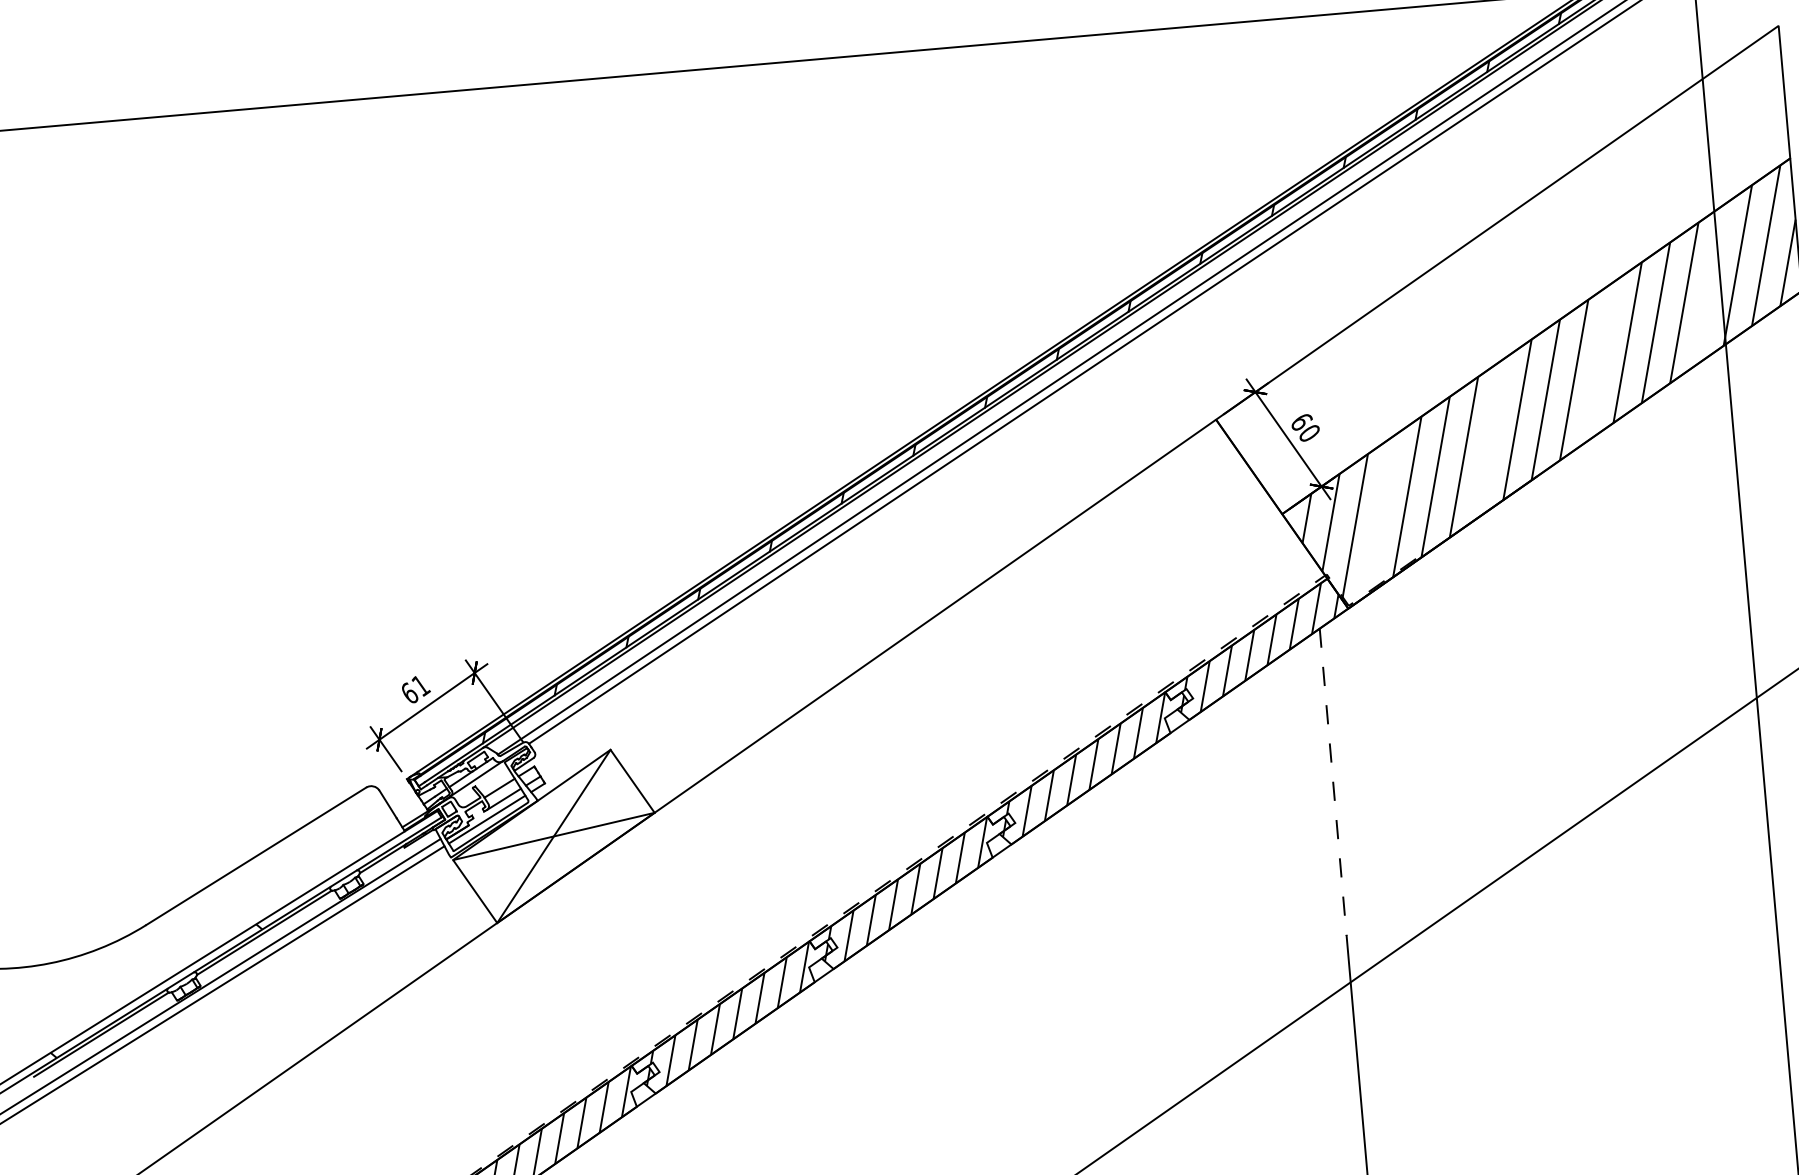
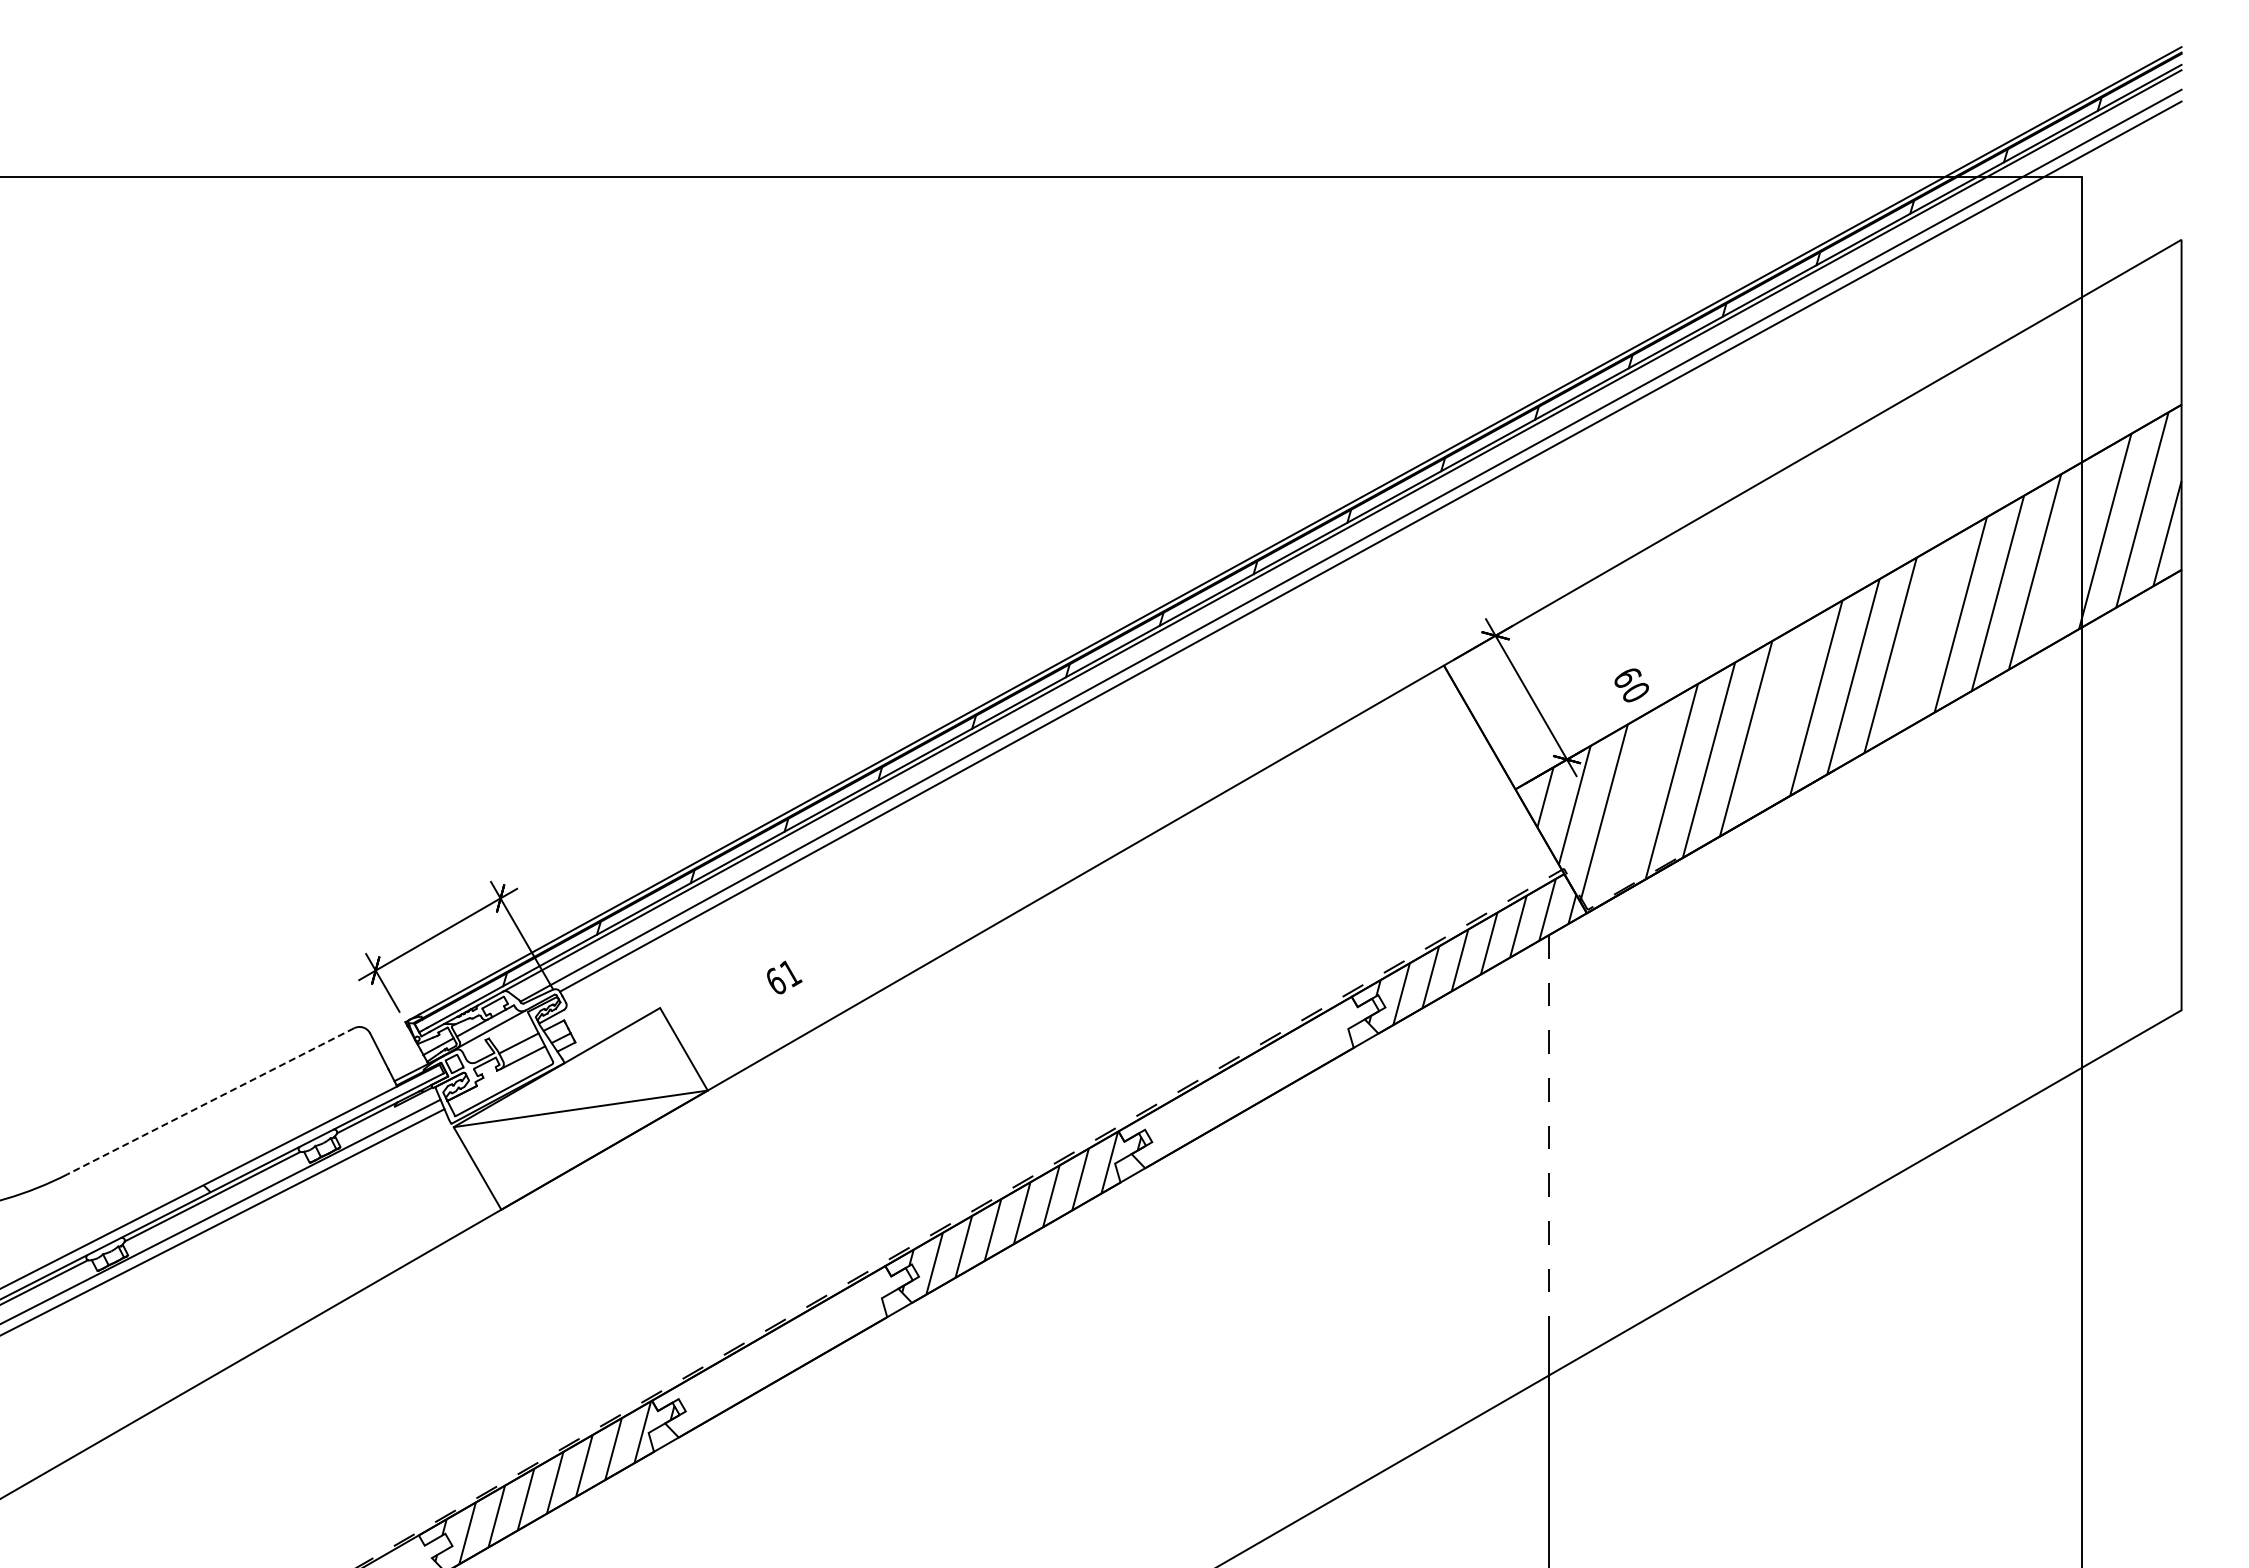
text: (1305, 428) -> (1631, 685), moved
text: (416, 689) -> (784, 977), moved
hatch: (1092, 763) -> (1254, 1077), removed
line: (486, 819) -> (499, 1080), removed
line: (553, 836) -> (580, 1108), removed
line: (255, 856) -> (210, 1101), solid -> dashed
hatch: (736, 1013) -> (787, 1347), removed

